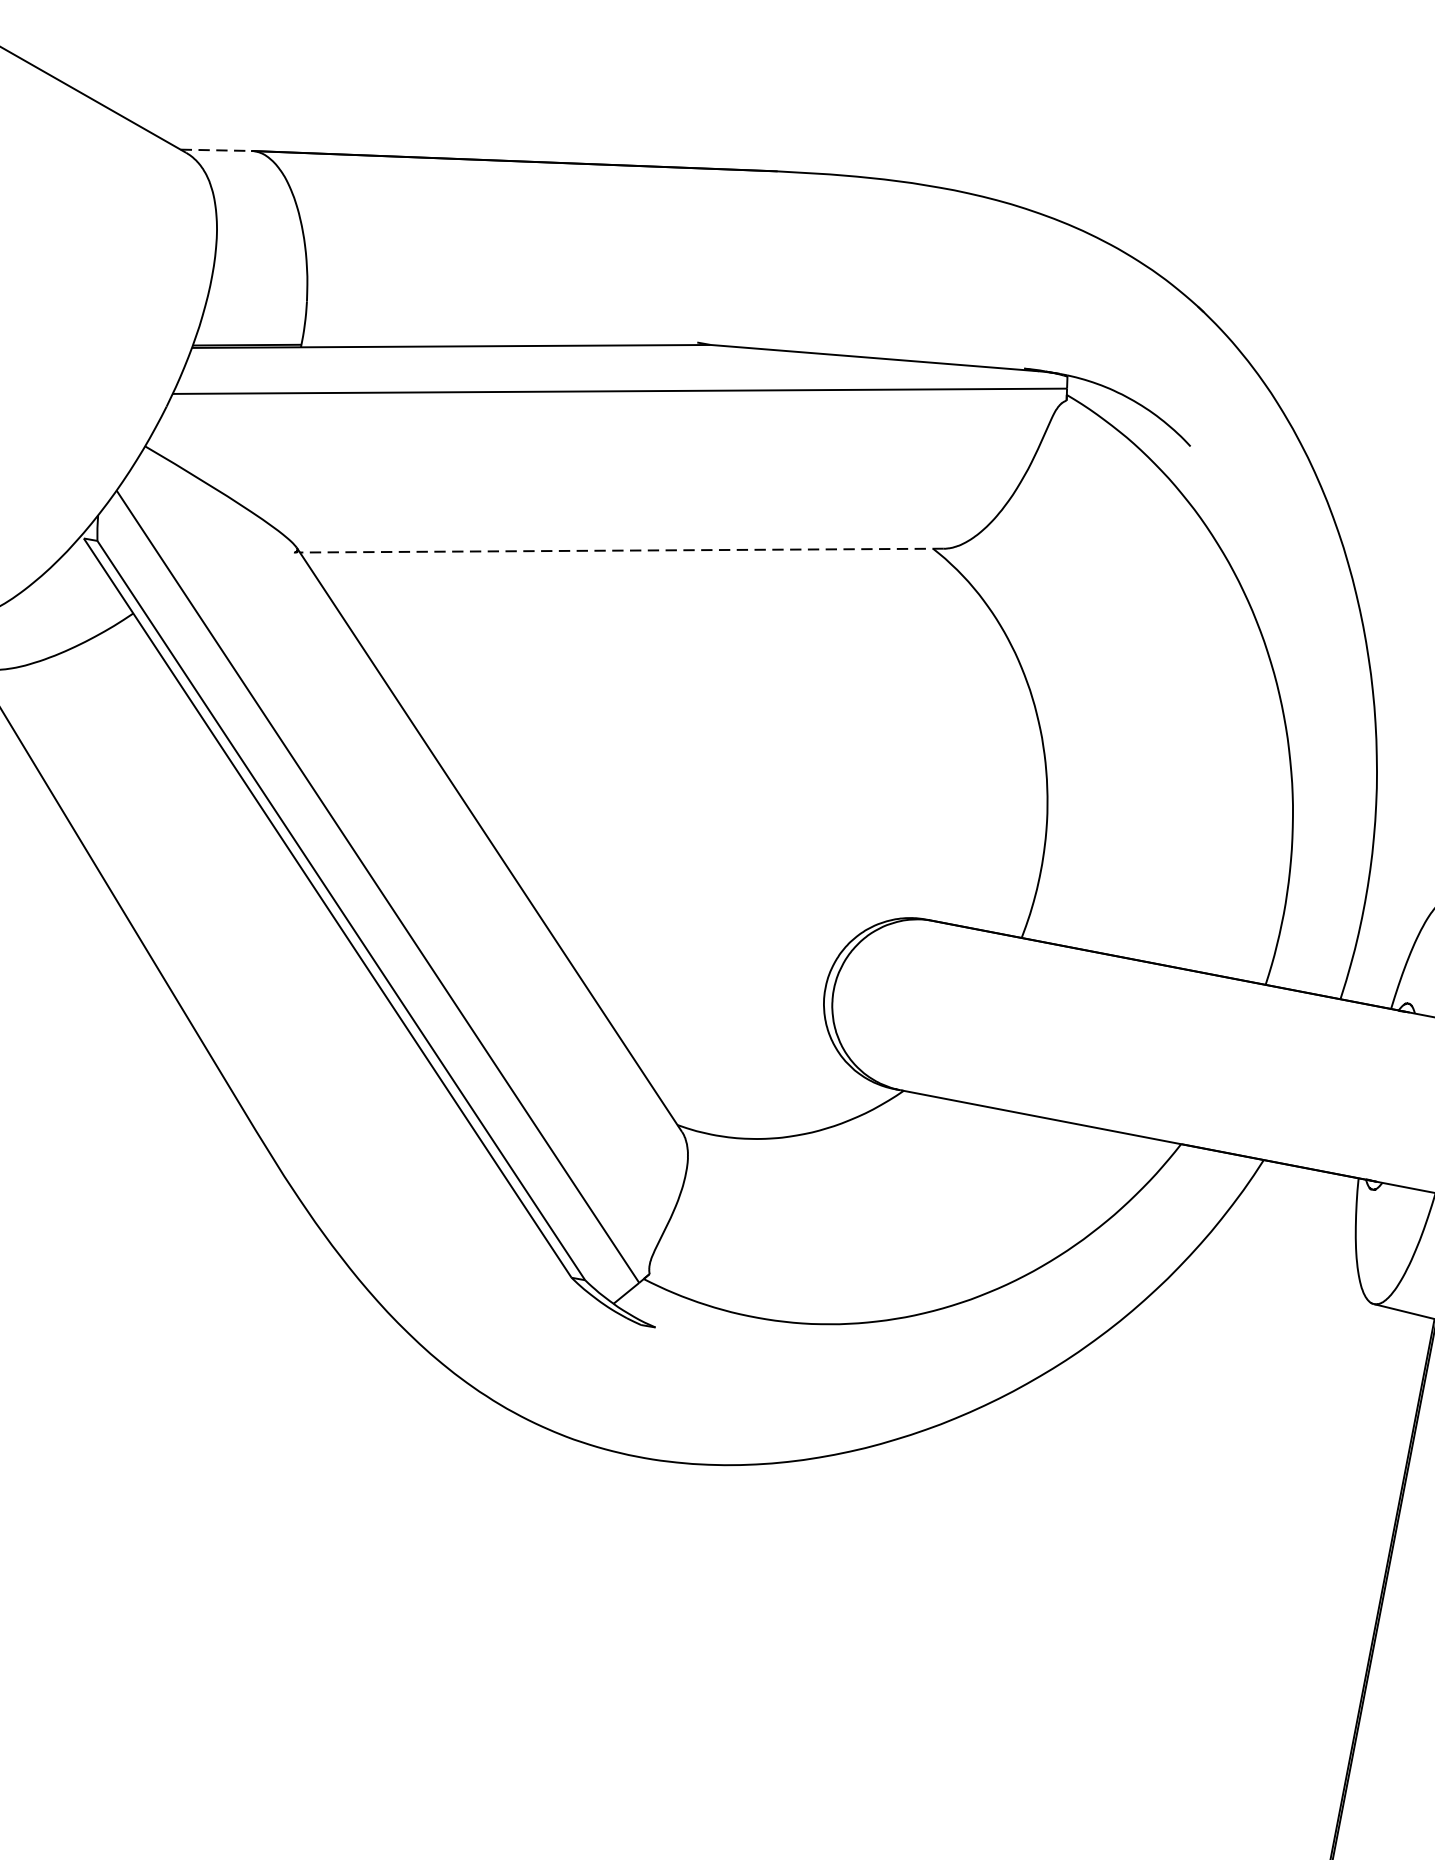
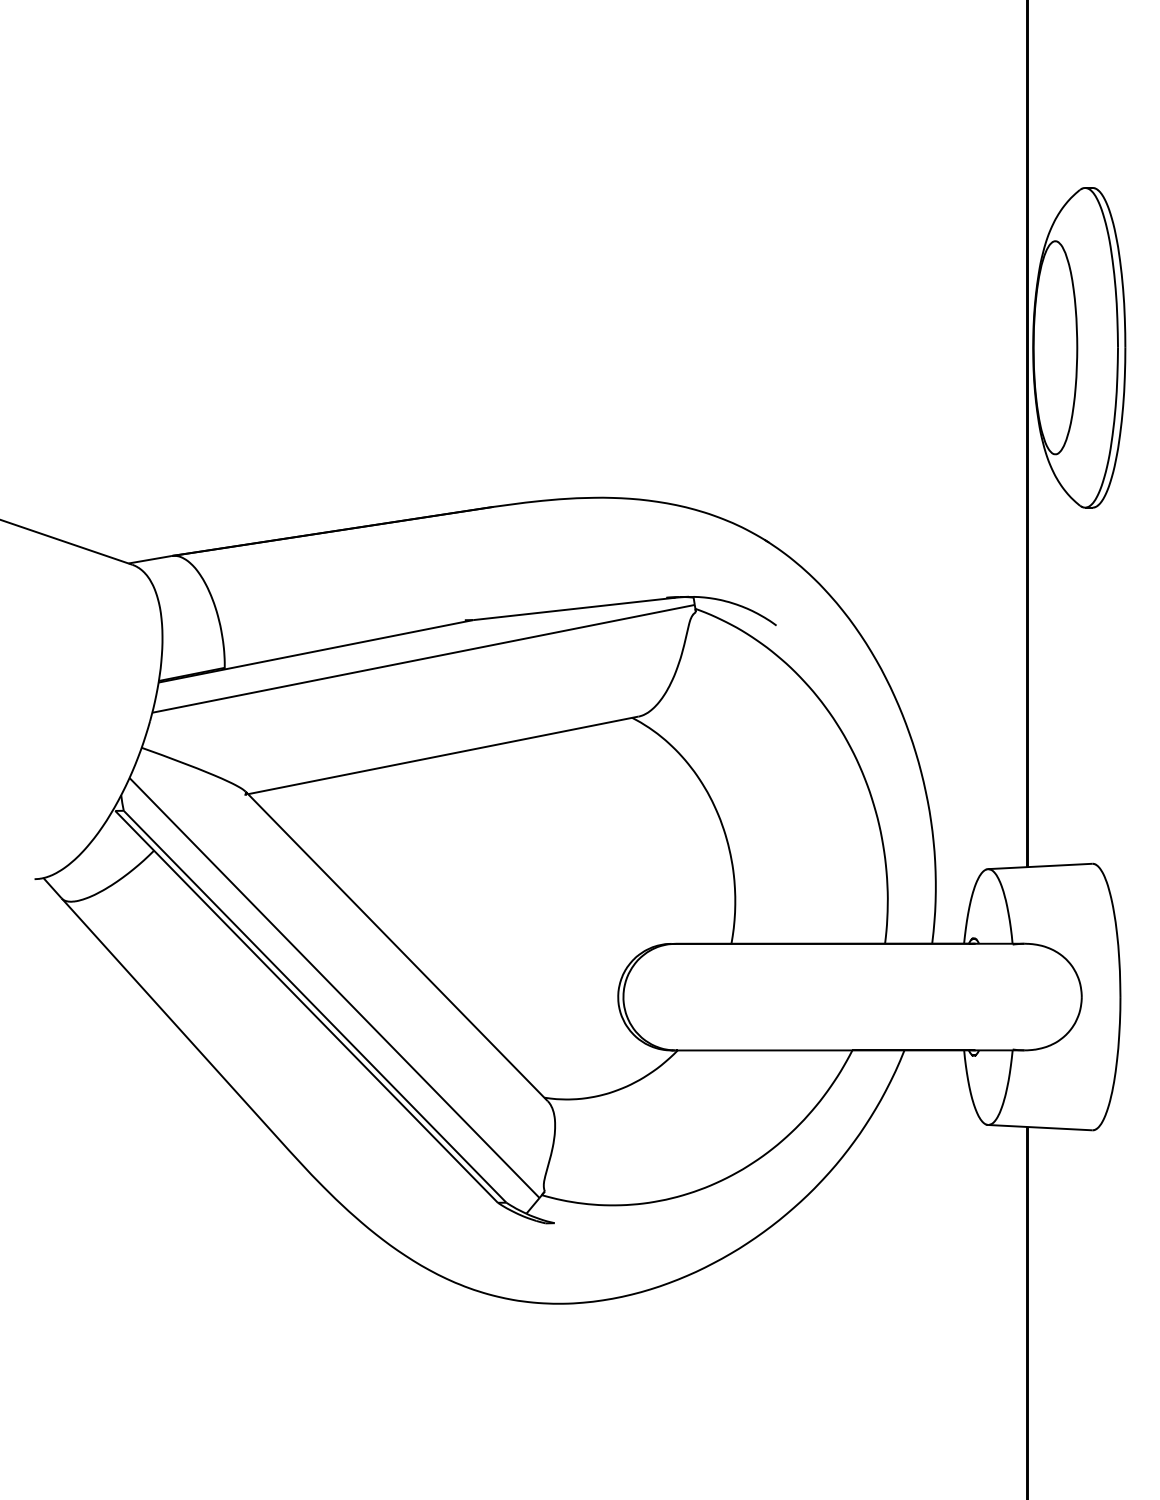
line: (216, 150) -> (150, 559), dashed -> solid
line: (620, 550) -> (442, 755), dashed -> solid

